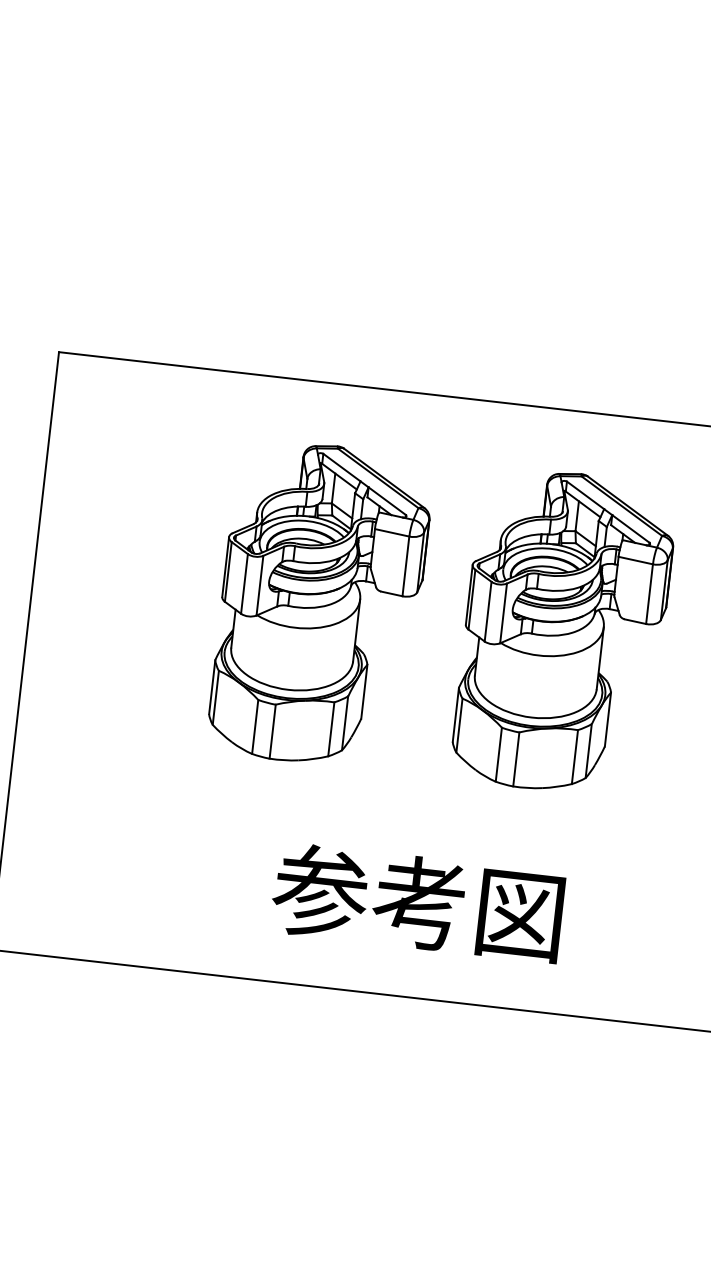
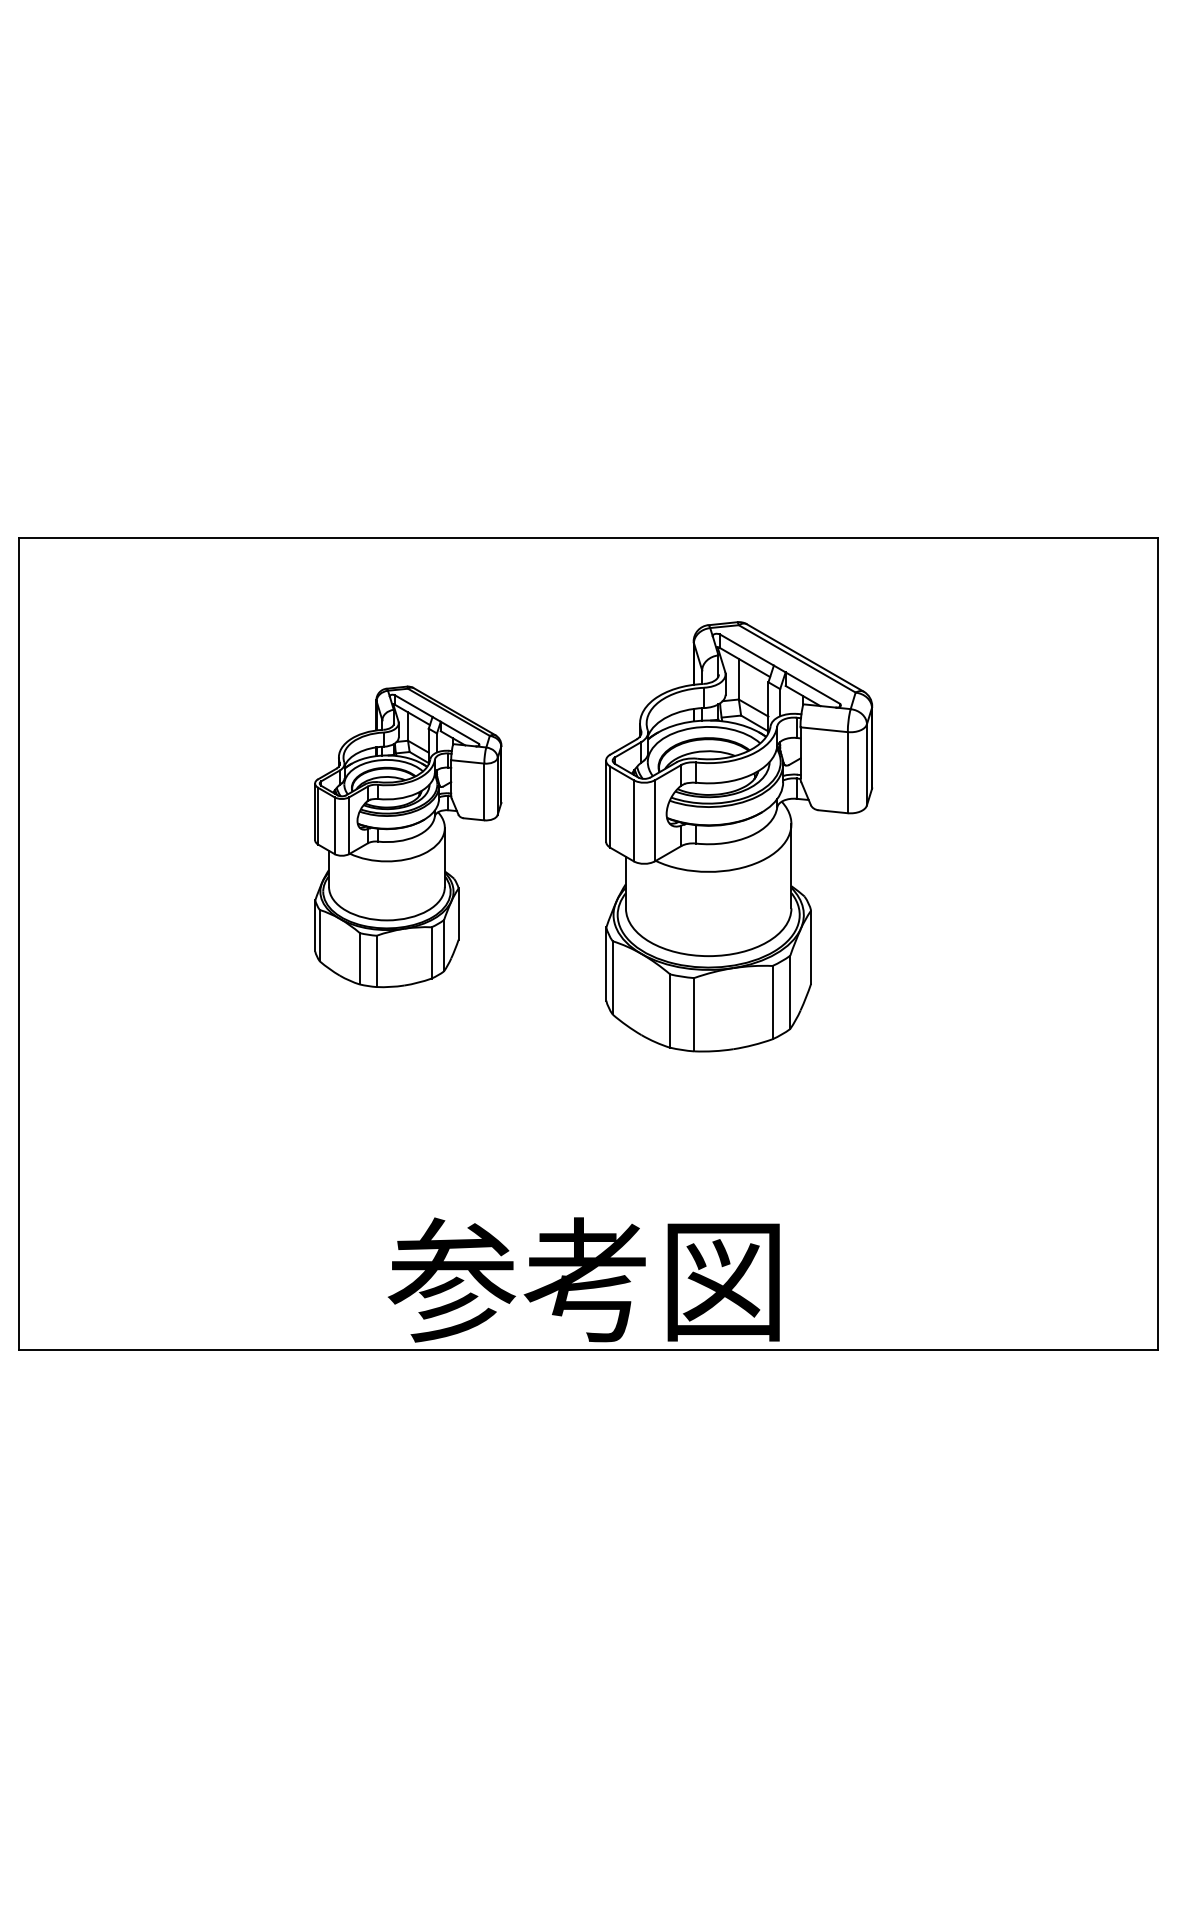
part: (320, 604) -> (408, 836), size x0.7
text: (417, 902) -> (583, 1279), moved

